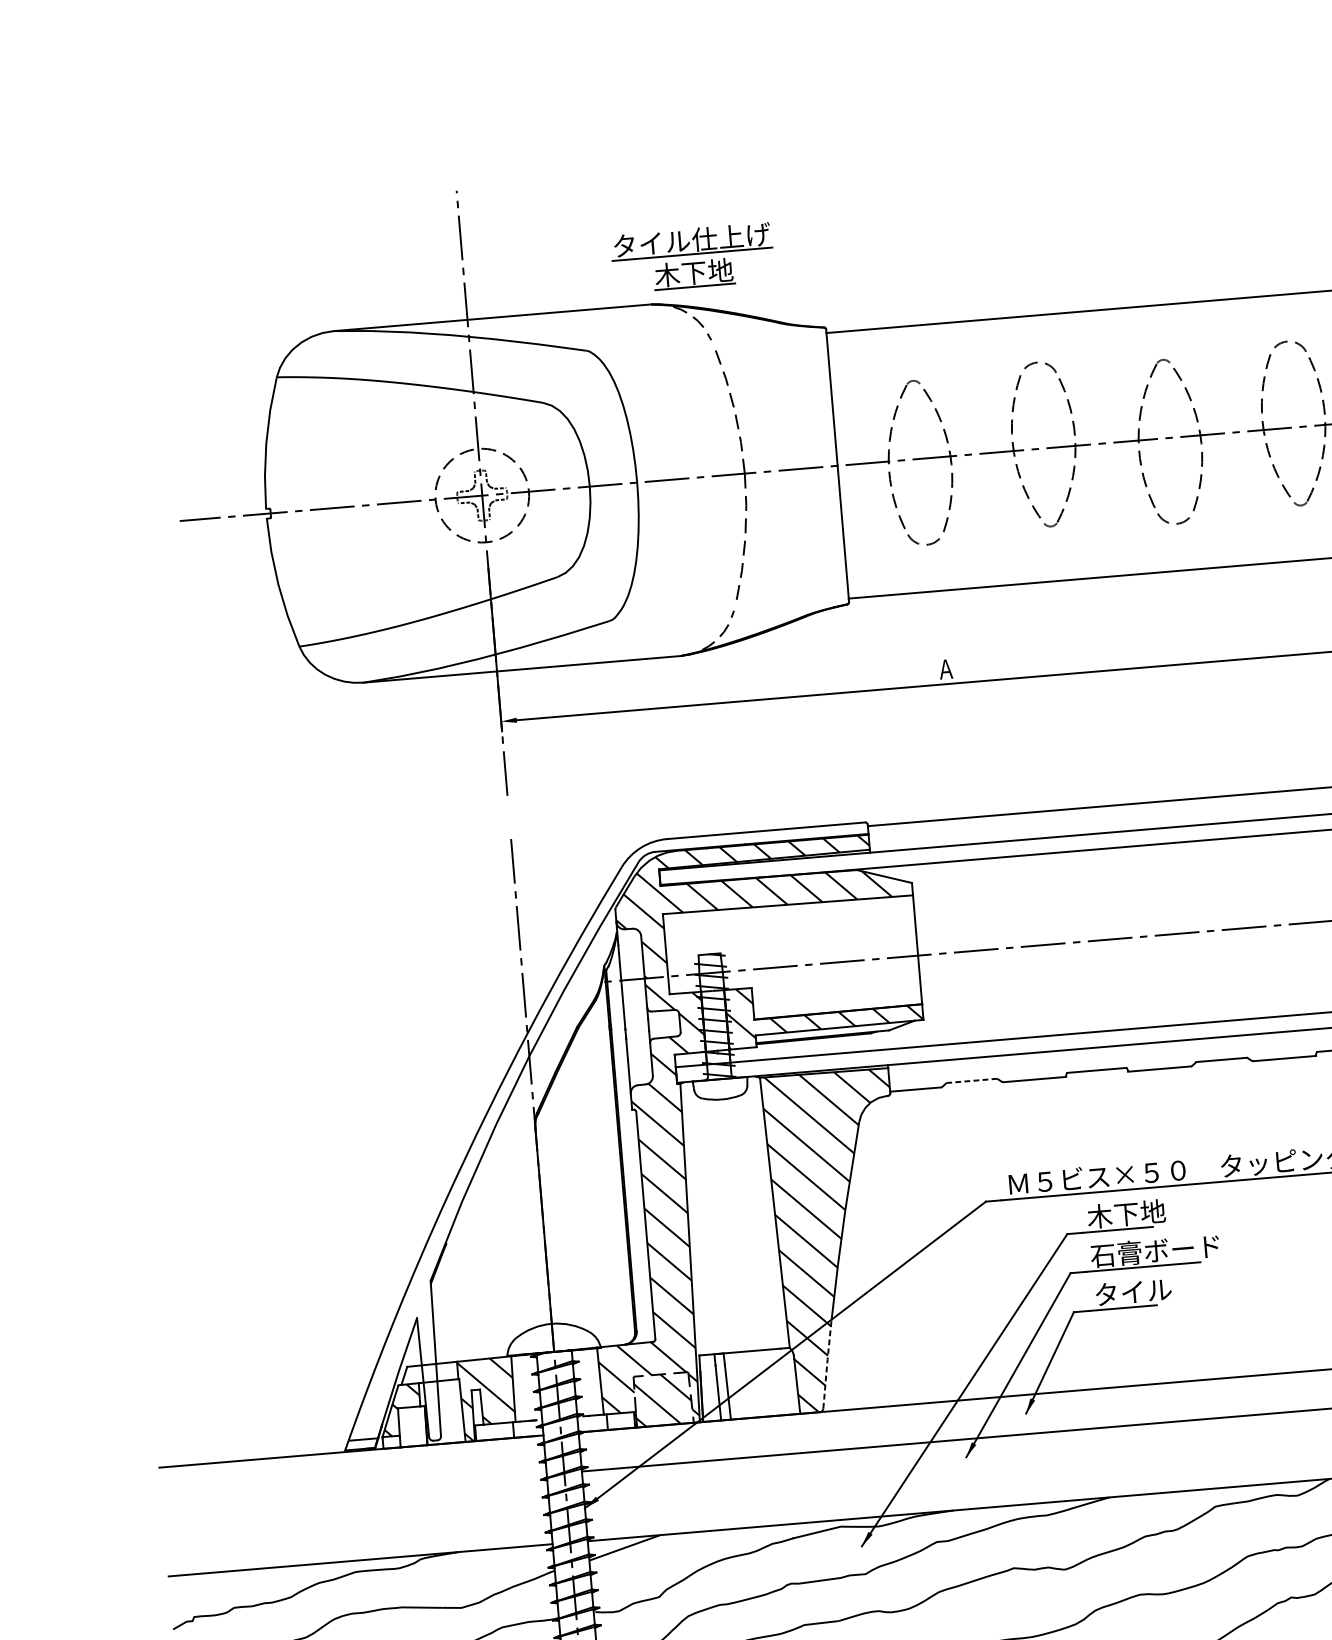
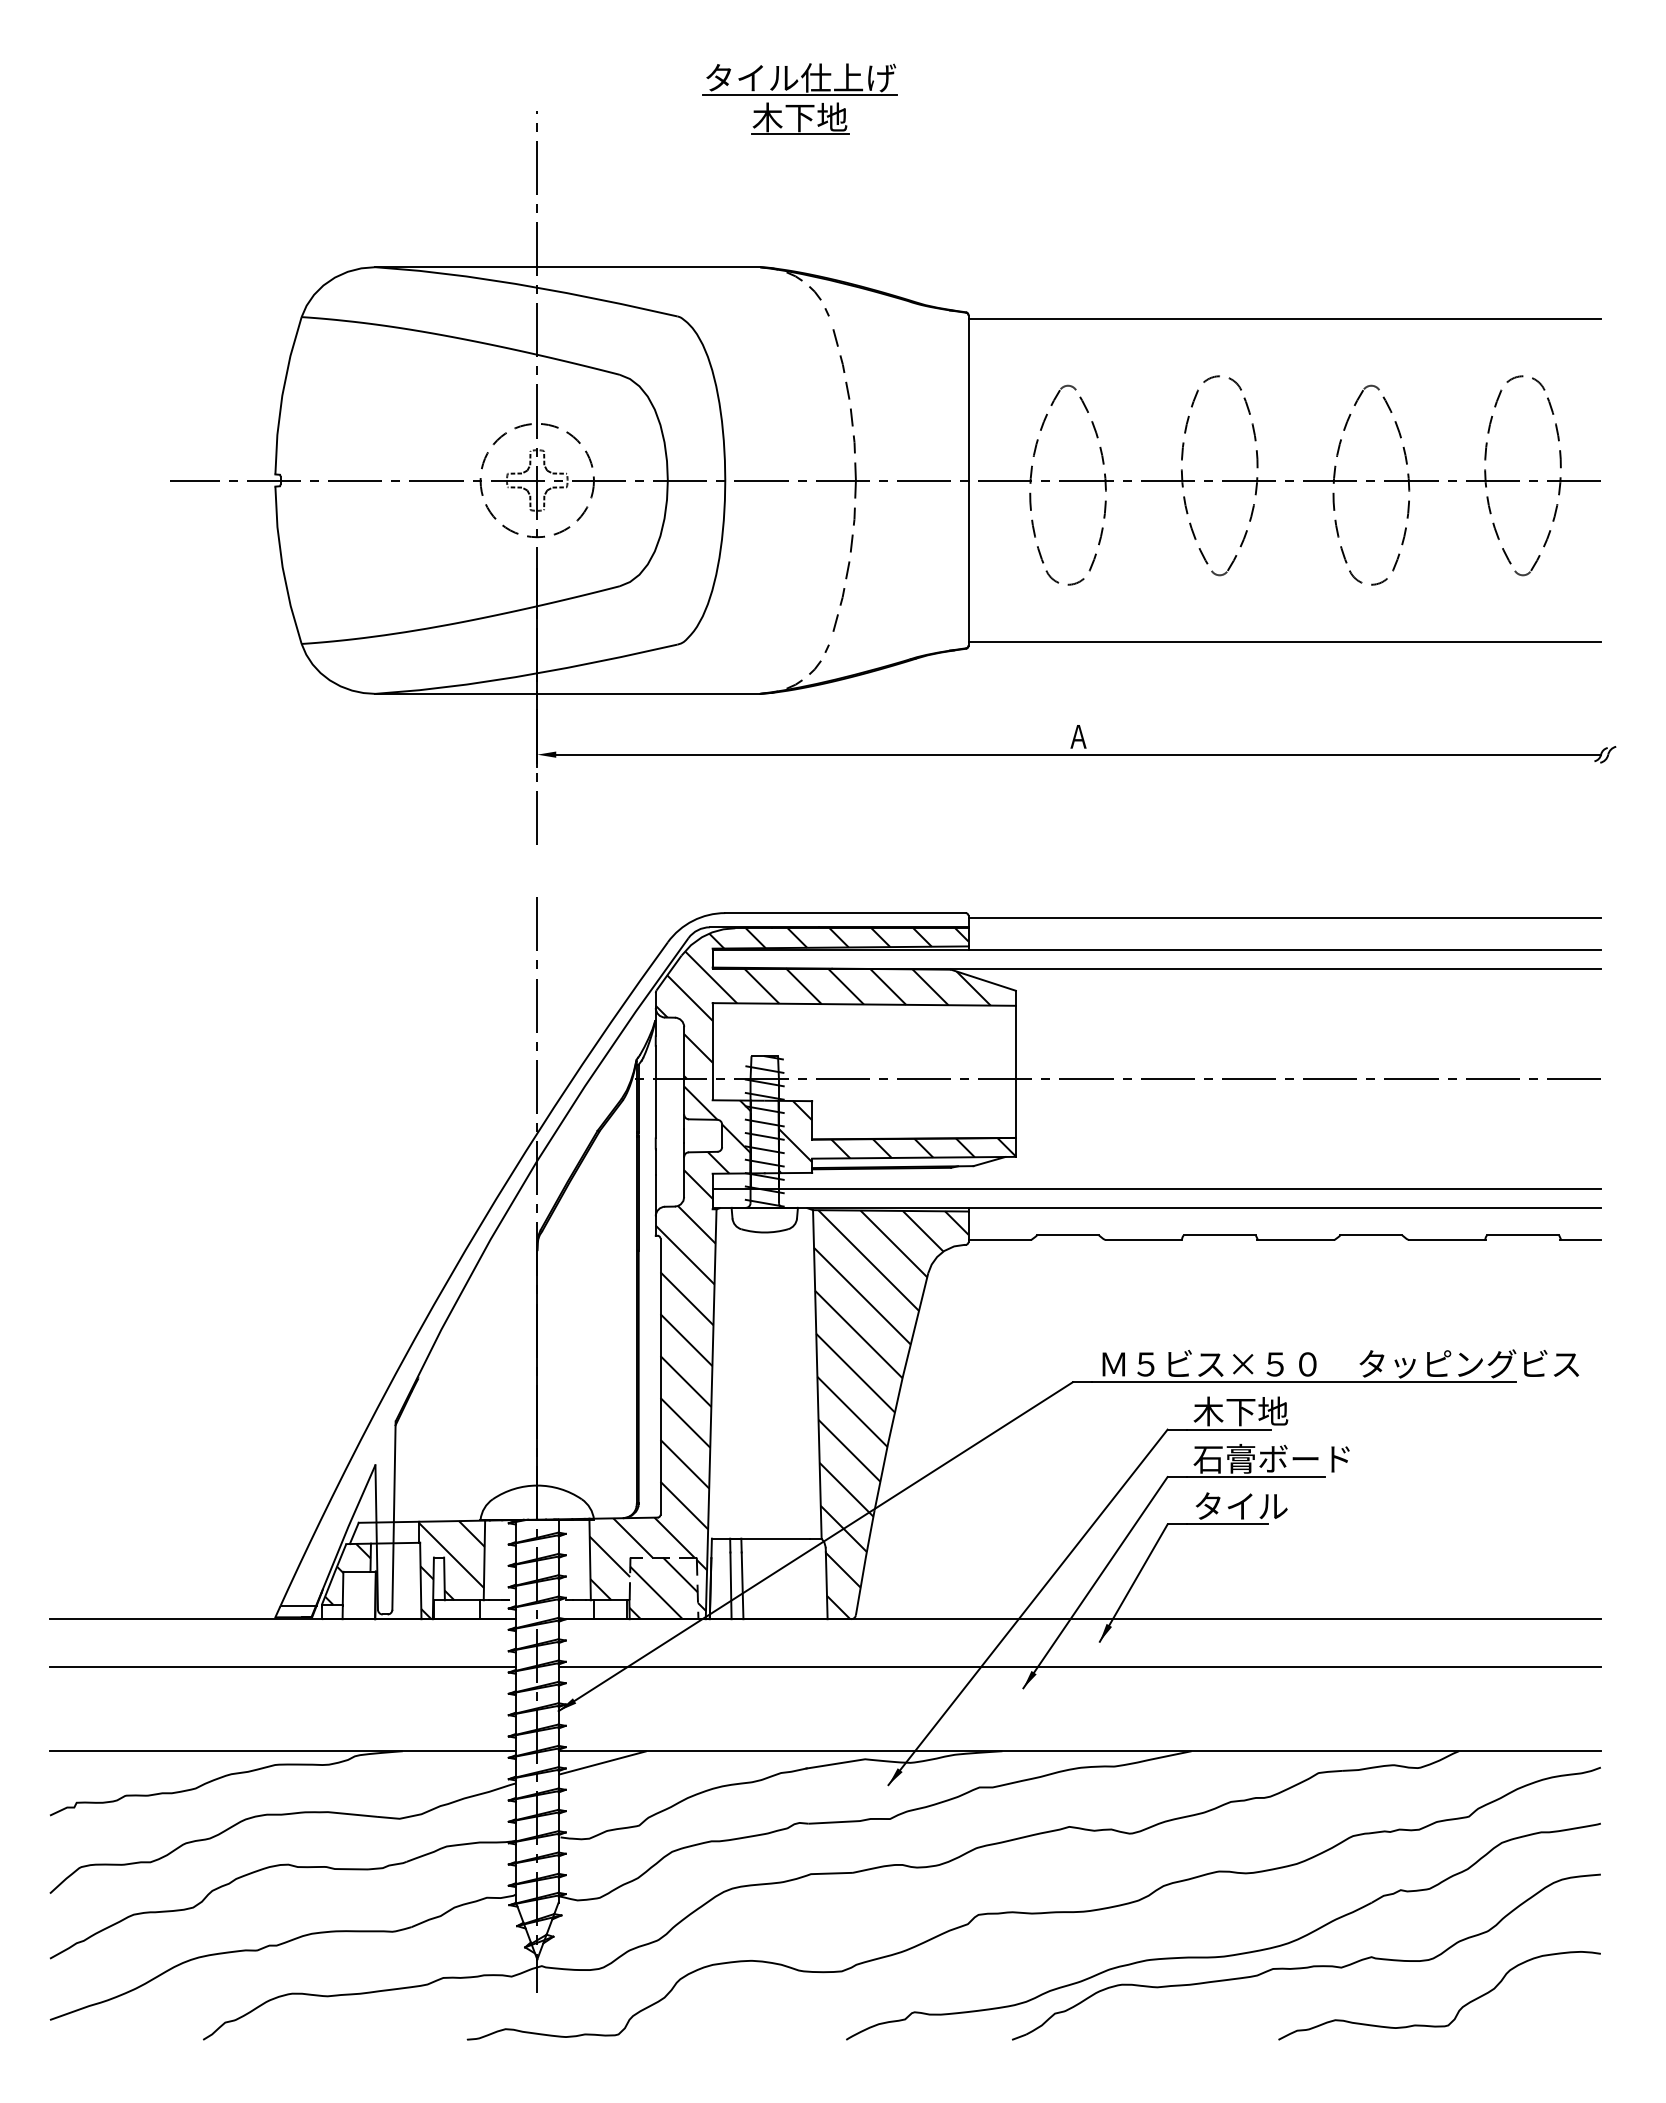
part: (692, 257) -> (799, 98), moved
line: (972, 1081) -> (1068, 1235), dashed -> solid
line: (827, 1364) -> (865, 1562), dashed -> solid
line: (354, 1490) -> (282, 1666), added

